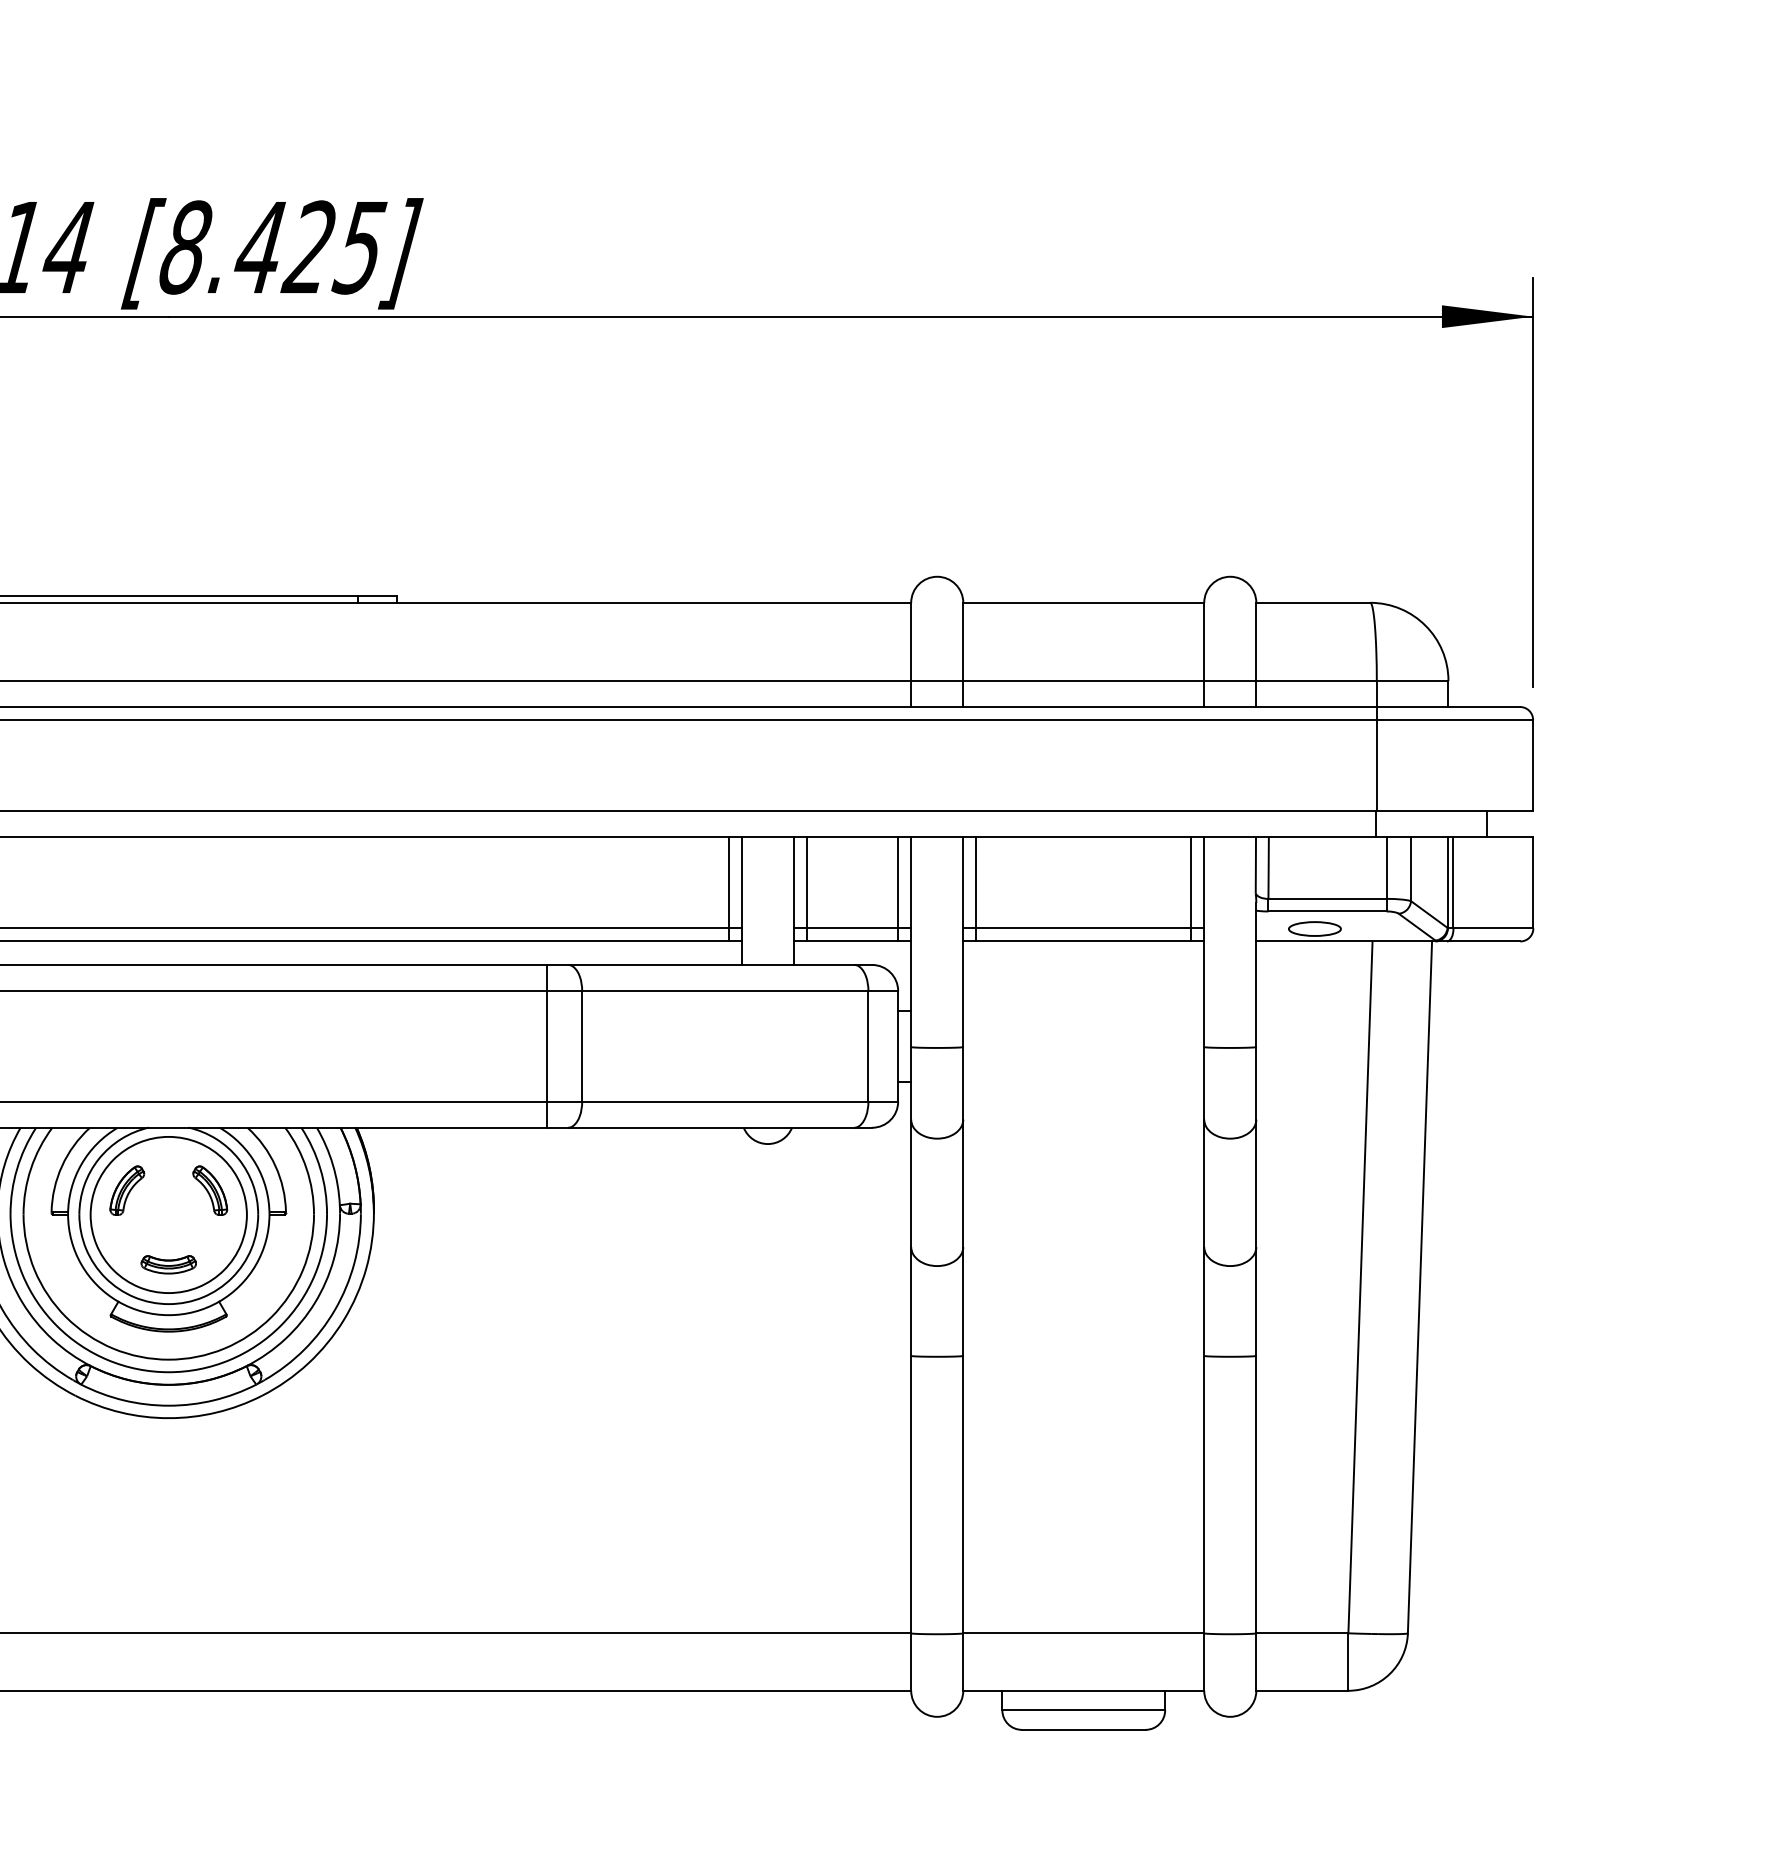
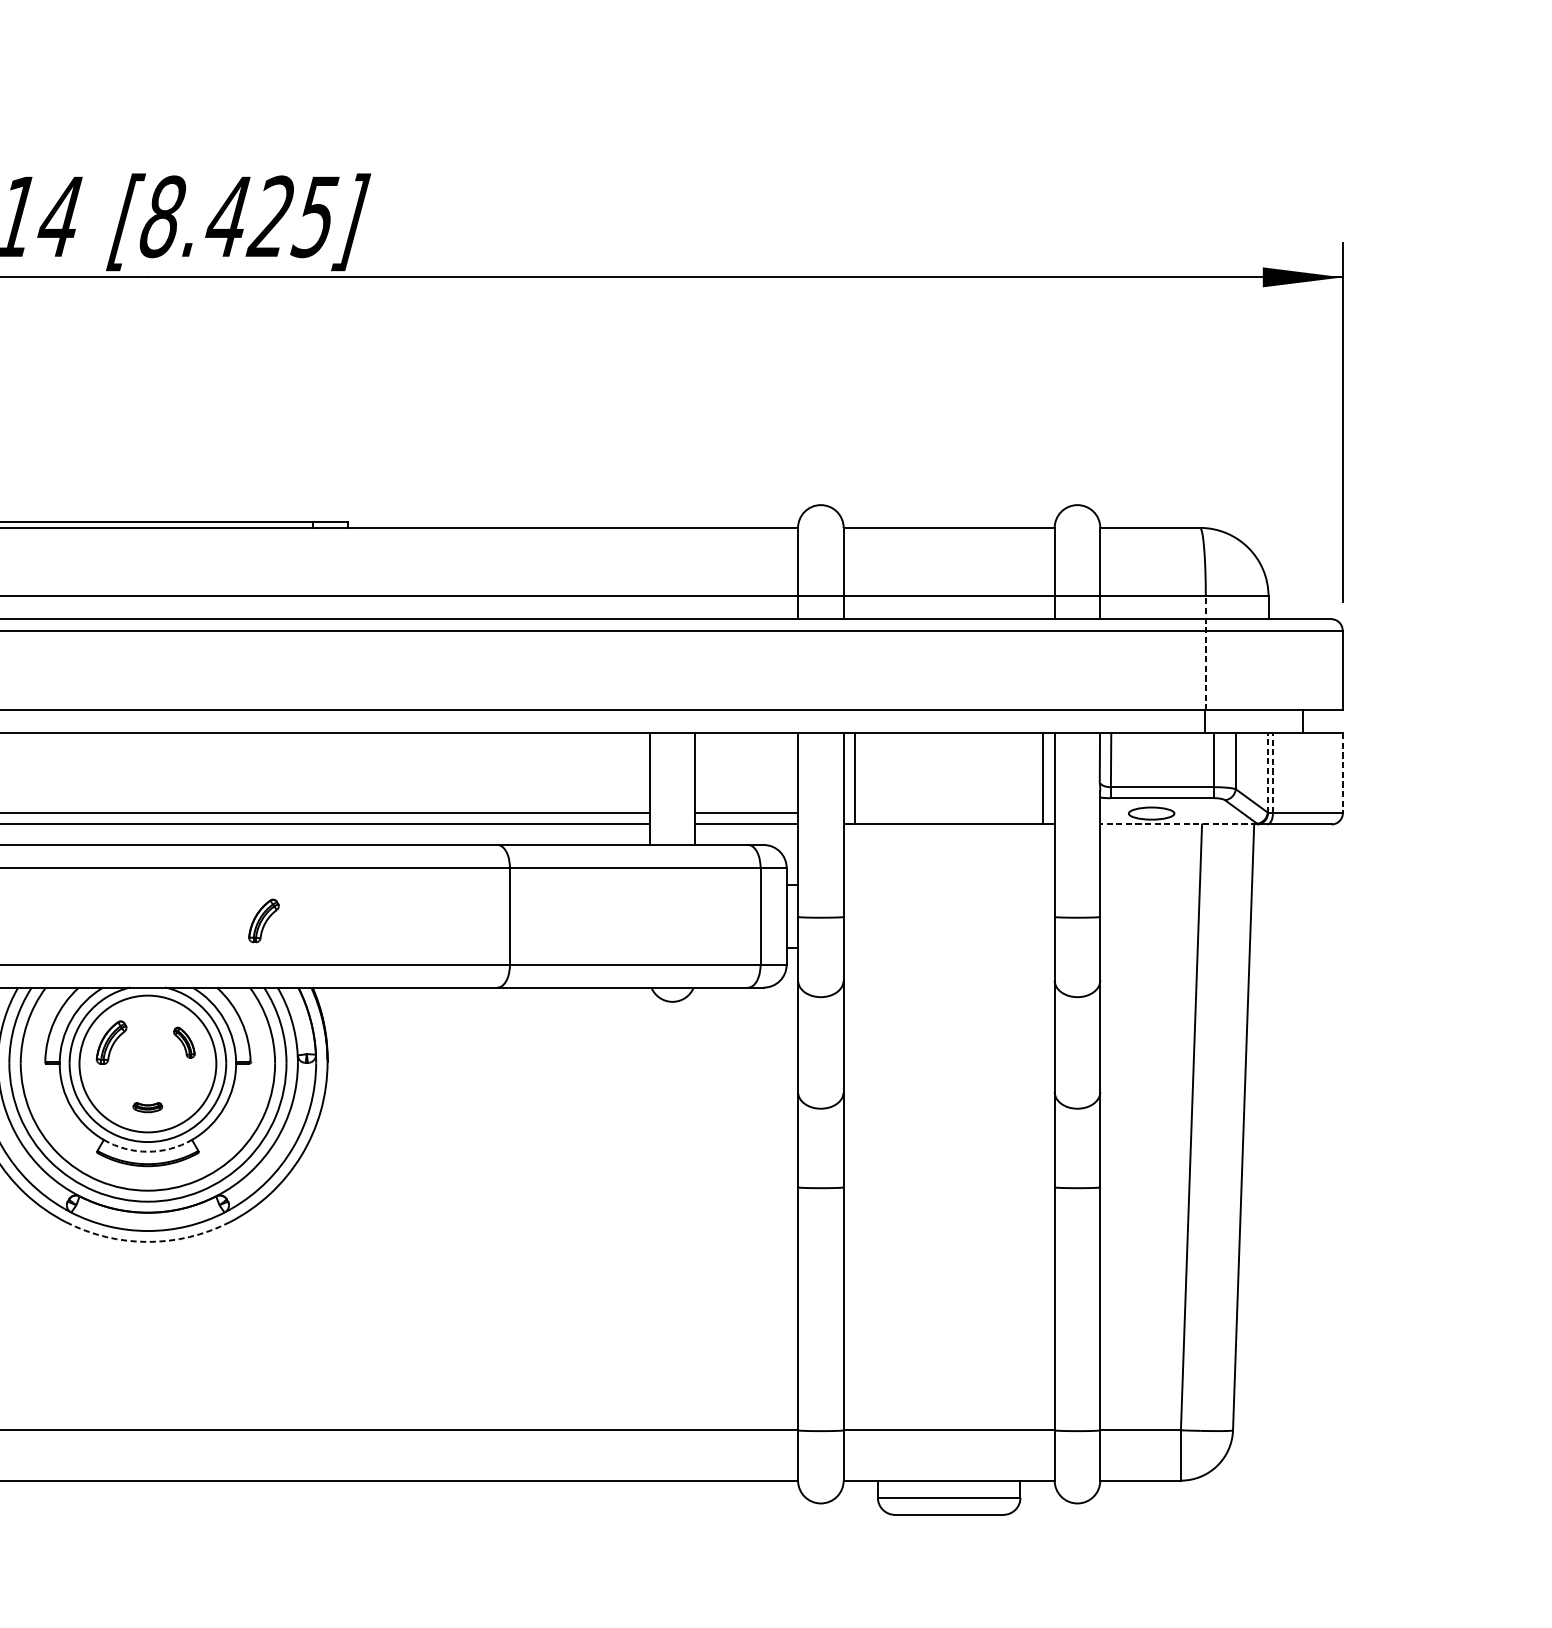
line: (1376, 745) -> (1205, 652), solid -> dashed
line: (1447, 882) -> (1267, 772), solid -> dashed
line: (1453, 882) -> (1272, 772), solid -> dashed
line: (1533, 882) -> (1343, 772), solid -> dashed
line: (728, 889) -> (638, 778), removed
line: (806, 889) -> (706, 778), removed
line: (898, 889) -> (786, 778), removed
line: (1083, 928) -> (948, 813), removed
line: (1345, 941) -> (1178, 824), solid -> dashed
line: (546, 1045) -> (478, 915), removed
part: (301, 1051) -> (264, 920), added
part: (210, 1190) -> (184, 1042), size x0.7
part: (168, 1264) -> (147, 1107), size x0.6
arc: (168, 1315) -> (147, 1152), solid -> dashed
arc: (168, 1418) -> (147, 1242), solid -> dashed

